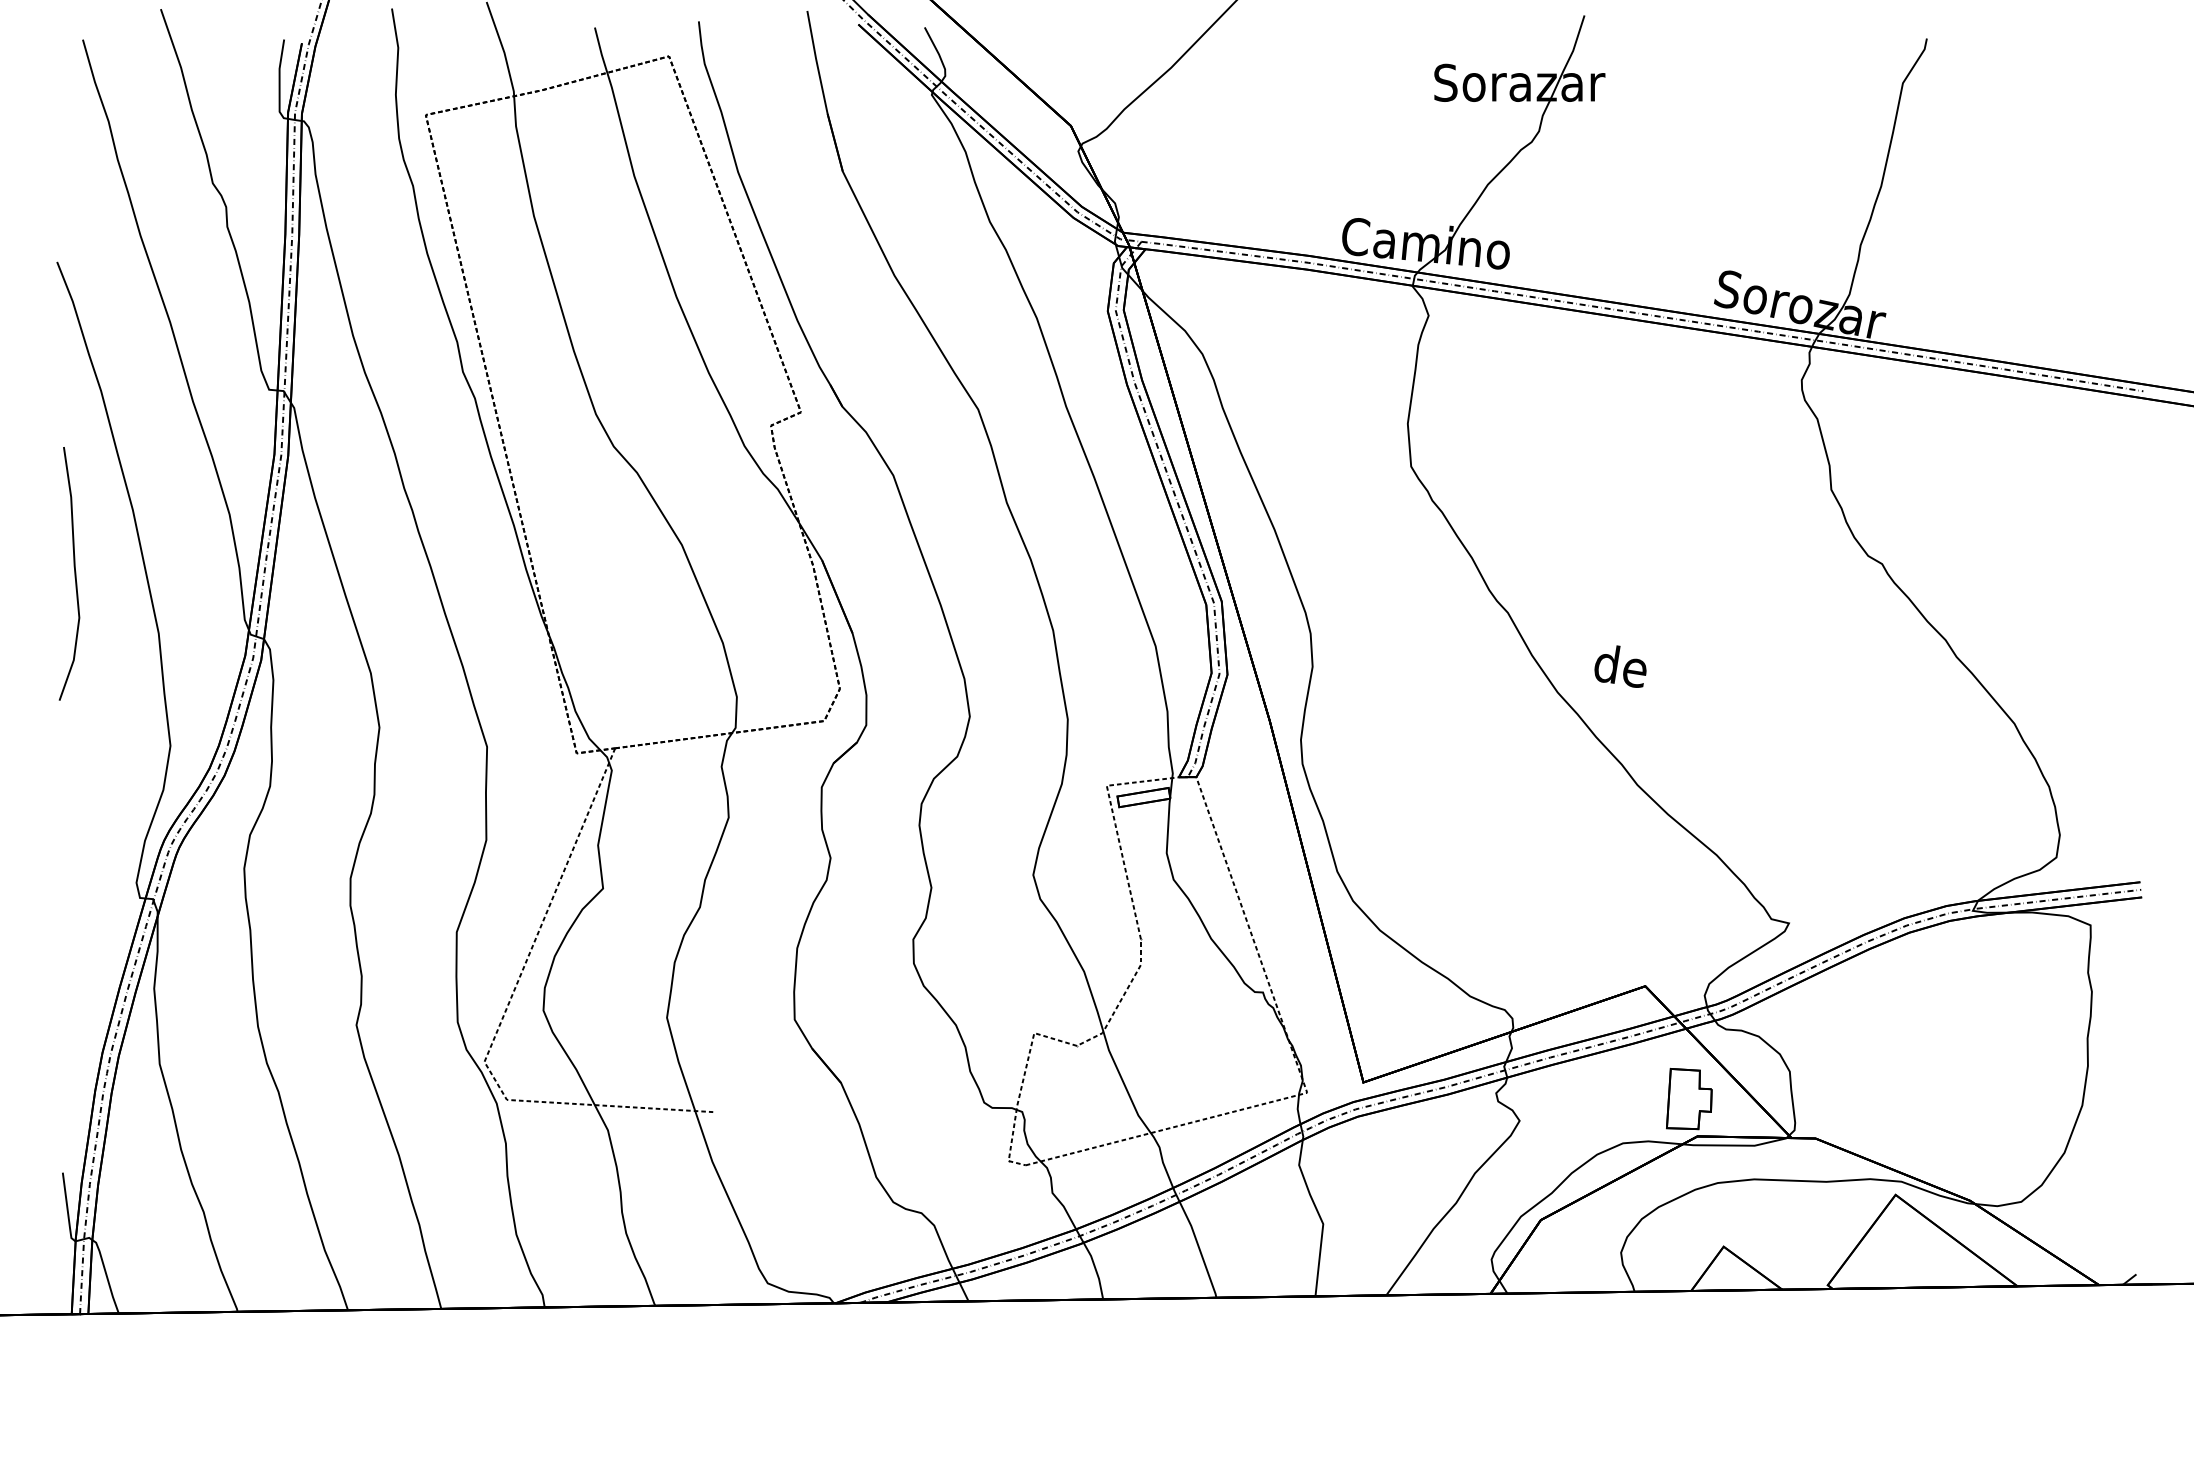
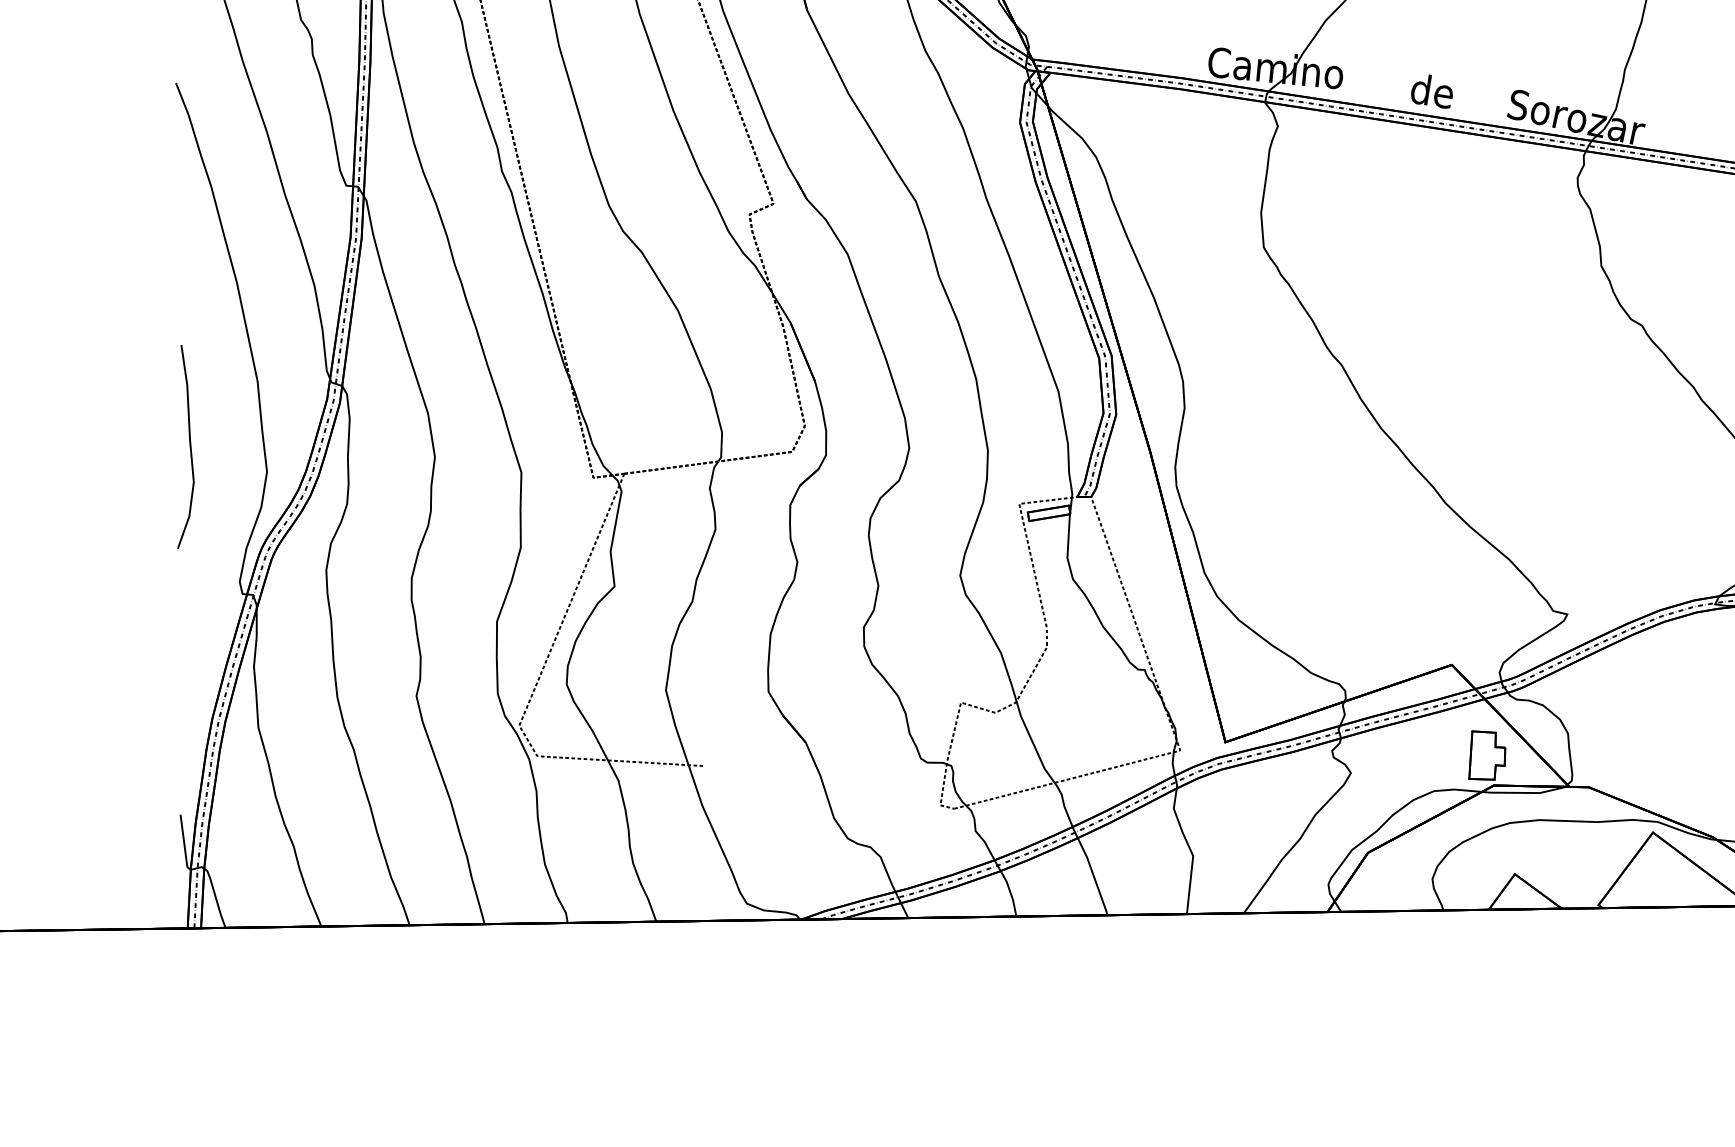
curve: (74, 573) -> (189, 446), moved
text: (1620, 666) -> (1431, 91), moved

